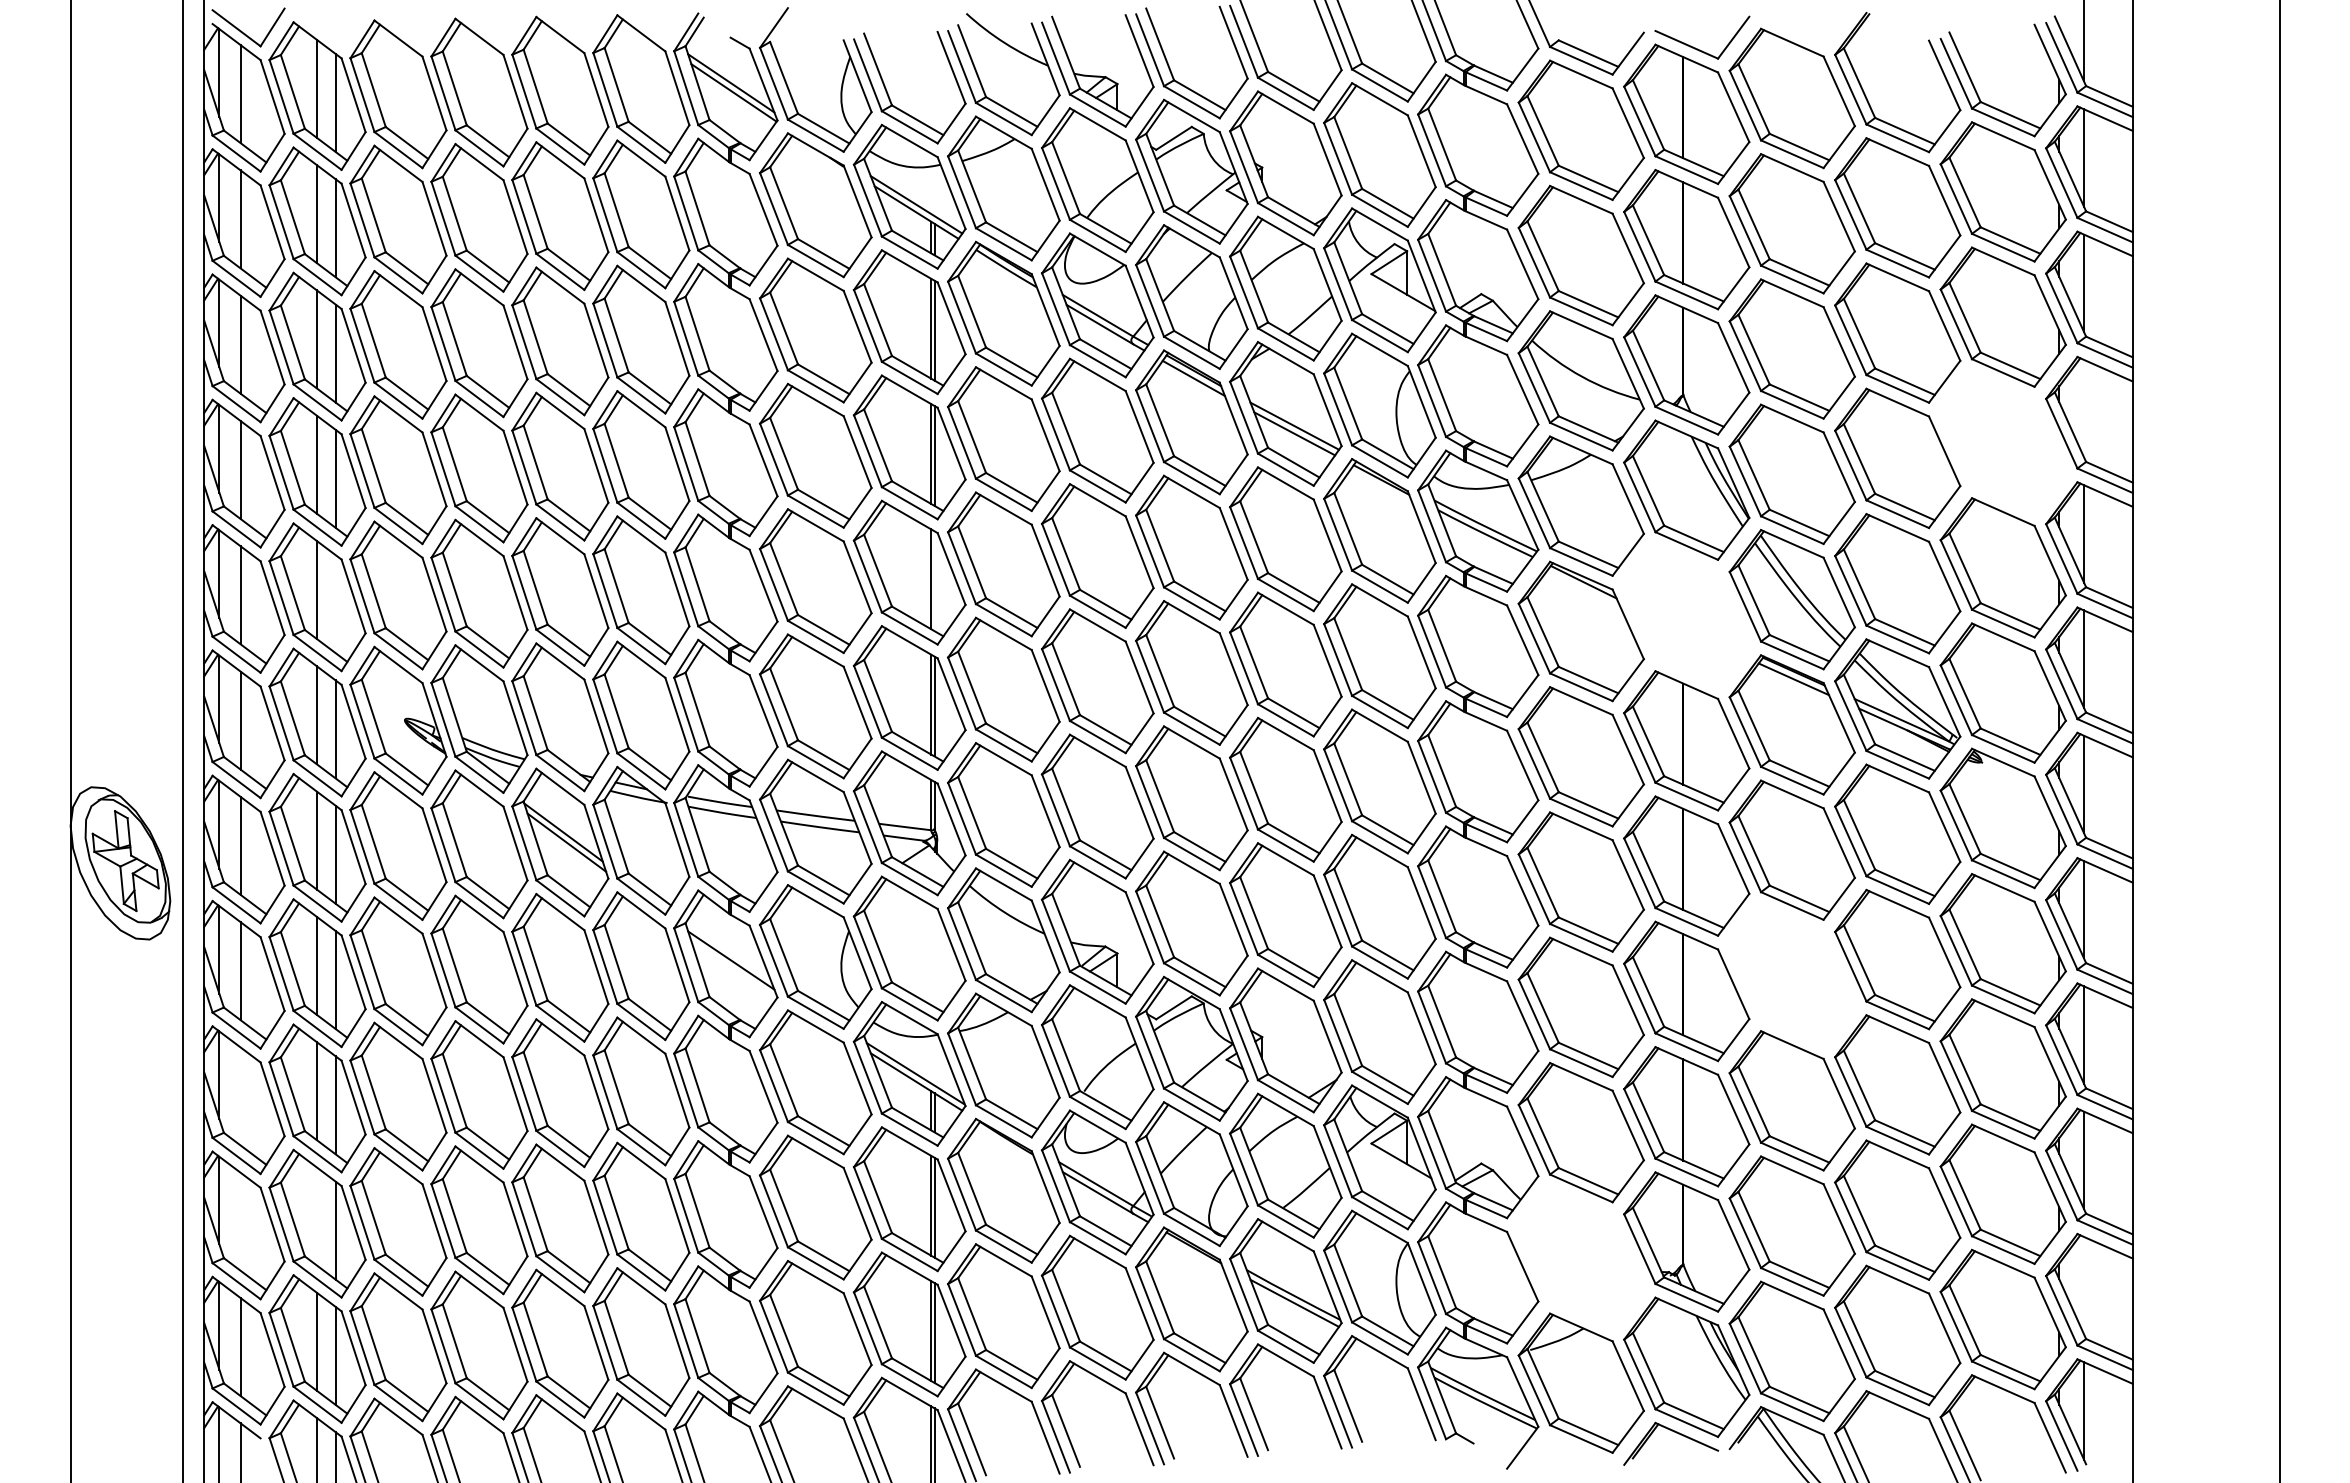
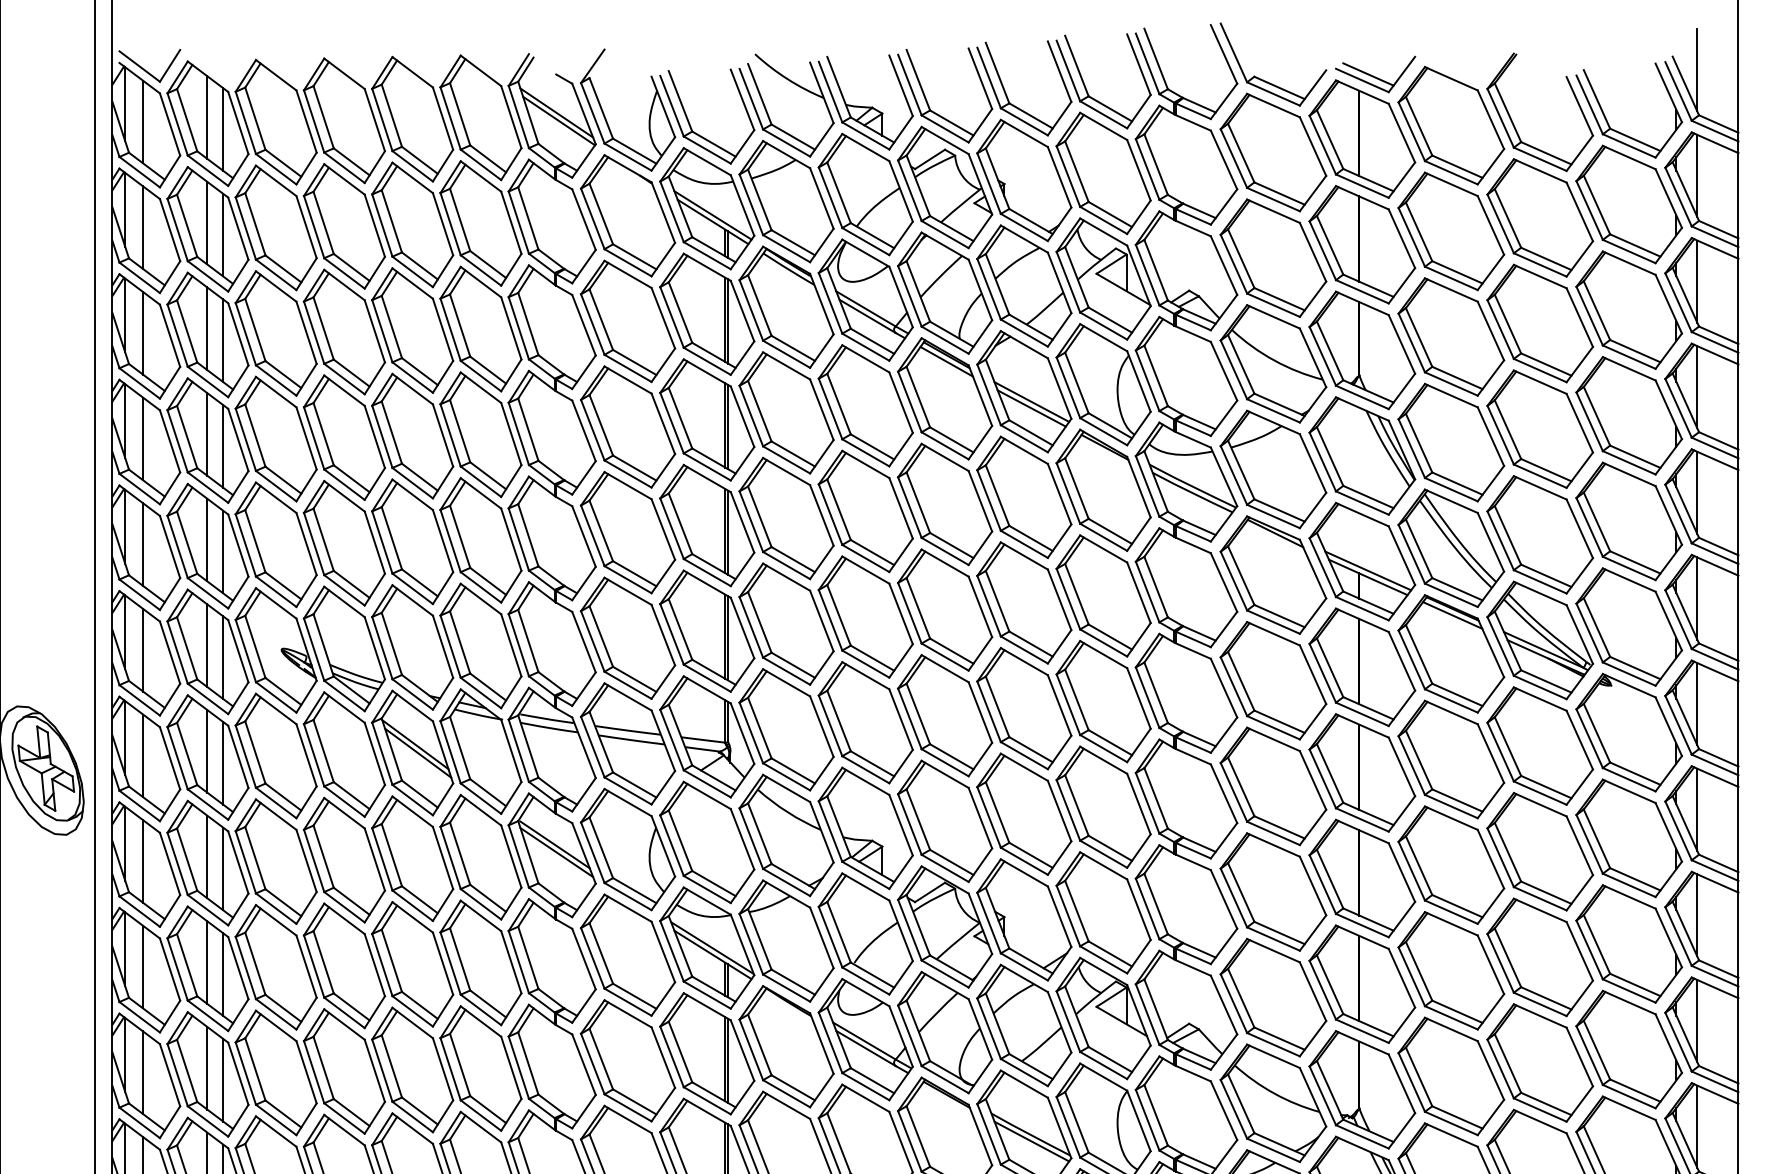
line: (1693, 37) -> (1368, 74), added
line: (2084, 408) -> (1697, 387), added
part: (2002, 442) -> (1628, 415), added
line: (934, 581) -> (728, 532), added
line: (335, 604) -> (223, 552), added
part: (1686, 615) -> (1362, 561), added
line: (729, 951) -> (555, 844), added
part: (1791, 975) -> (1450, 865), added
line: (240, 1096) -> (143, 967), added
line: (316, 1216) -> (207, 1068), added
line: (240, 1221) -> (143, 1072), added
part: (1580, 1257) -> (1272, 1102), added
line: (2084, 1285) -> (1697, 1126), added

